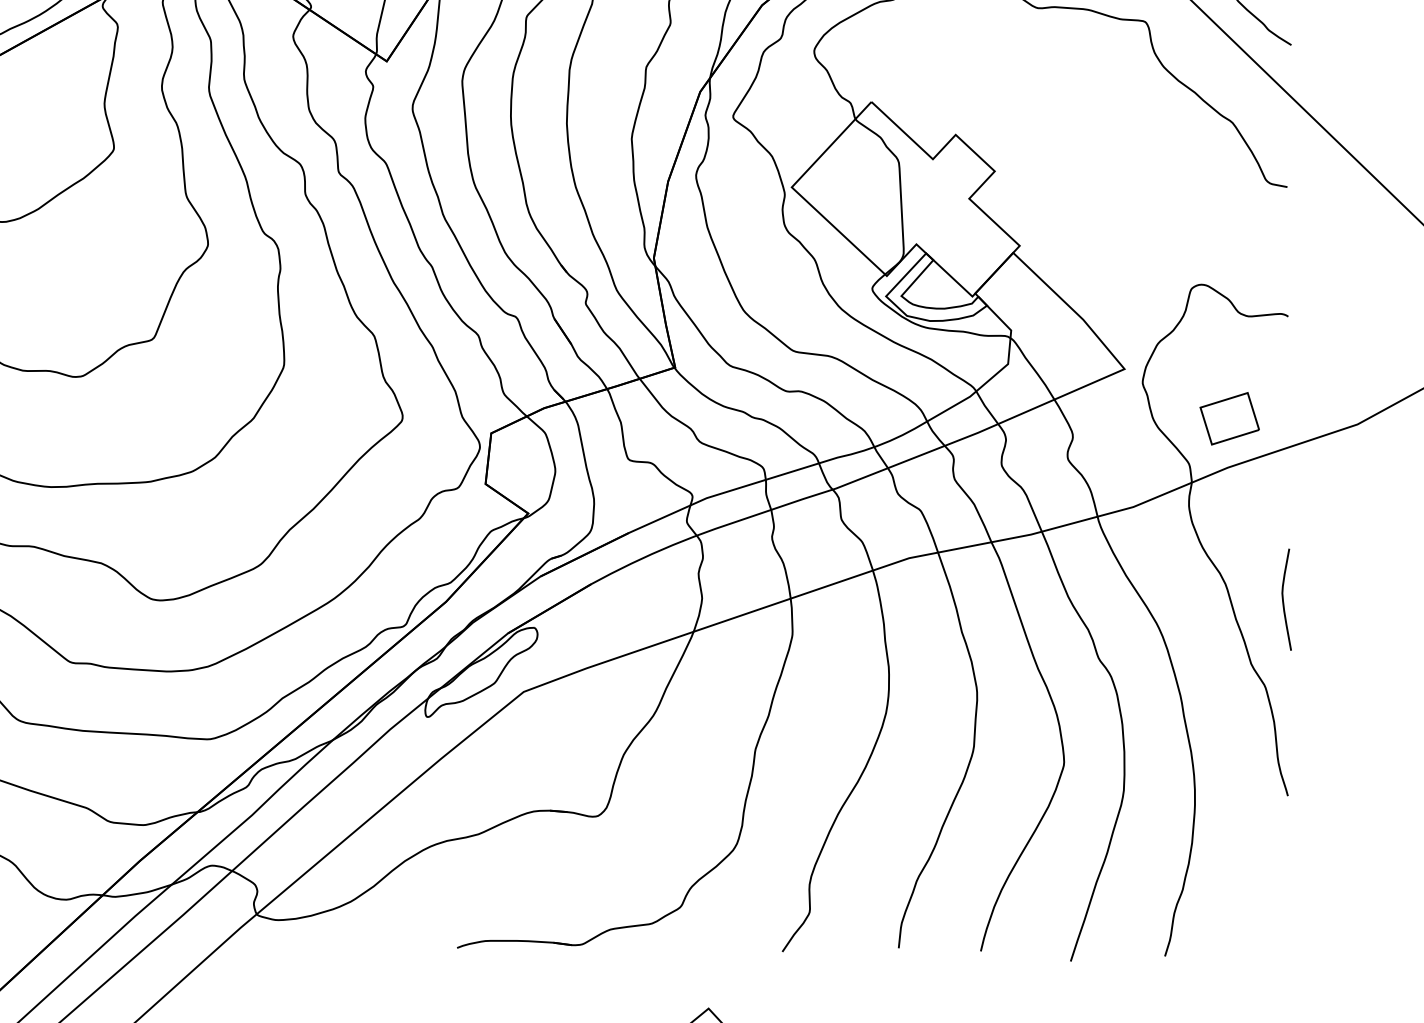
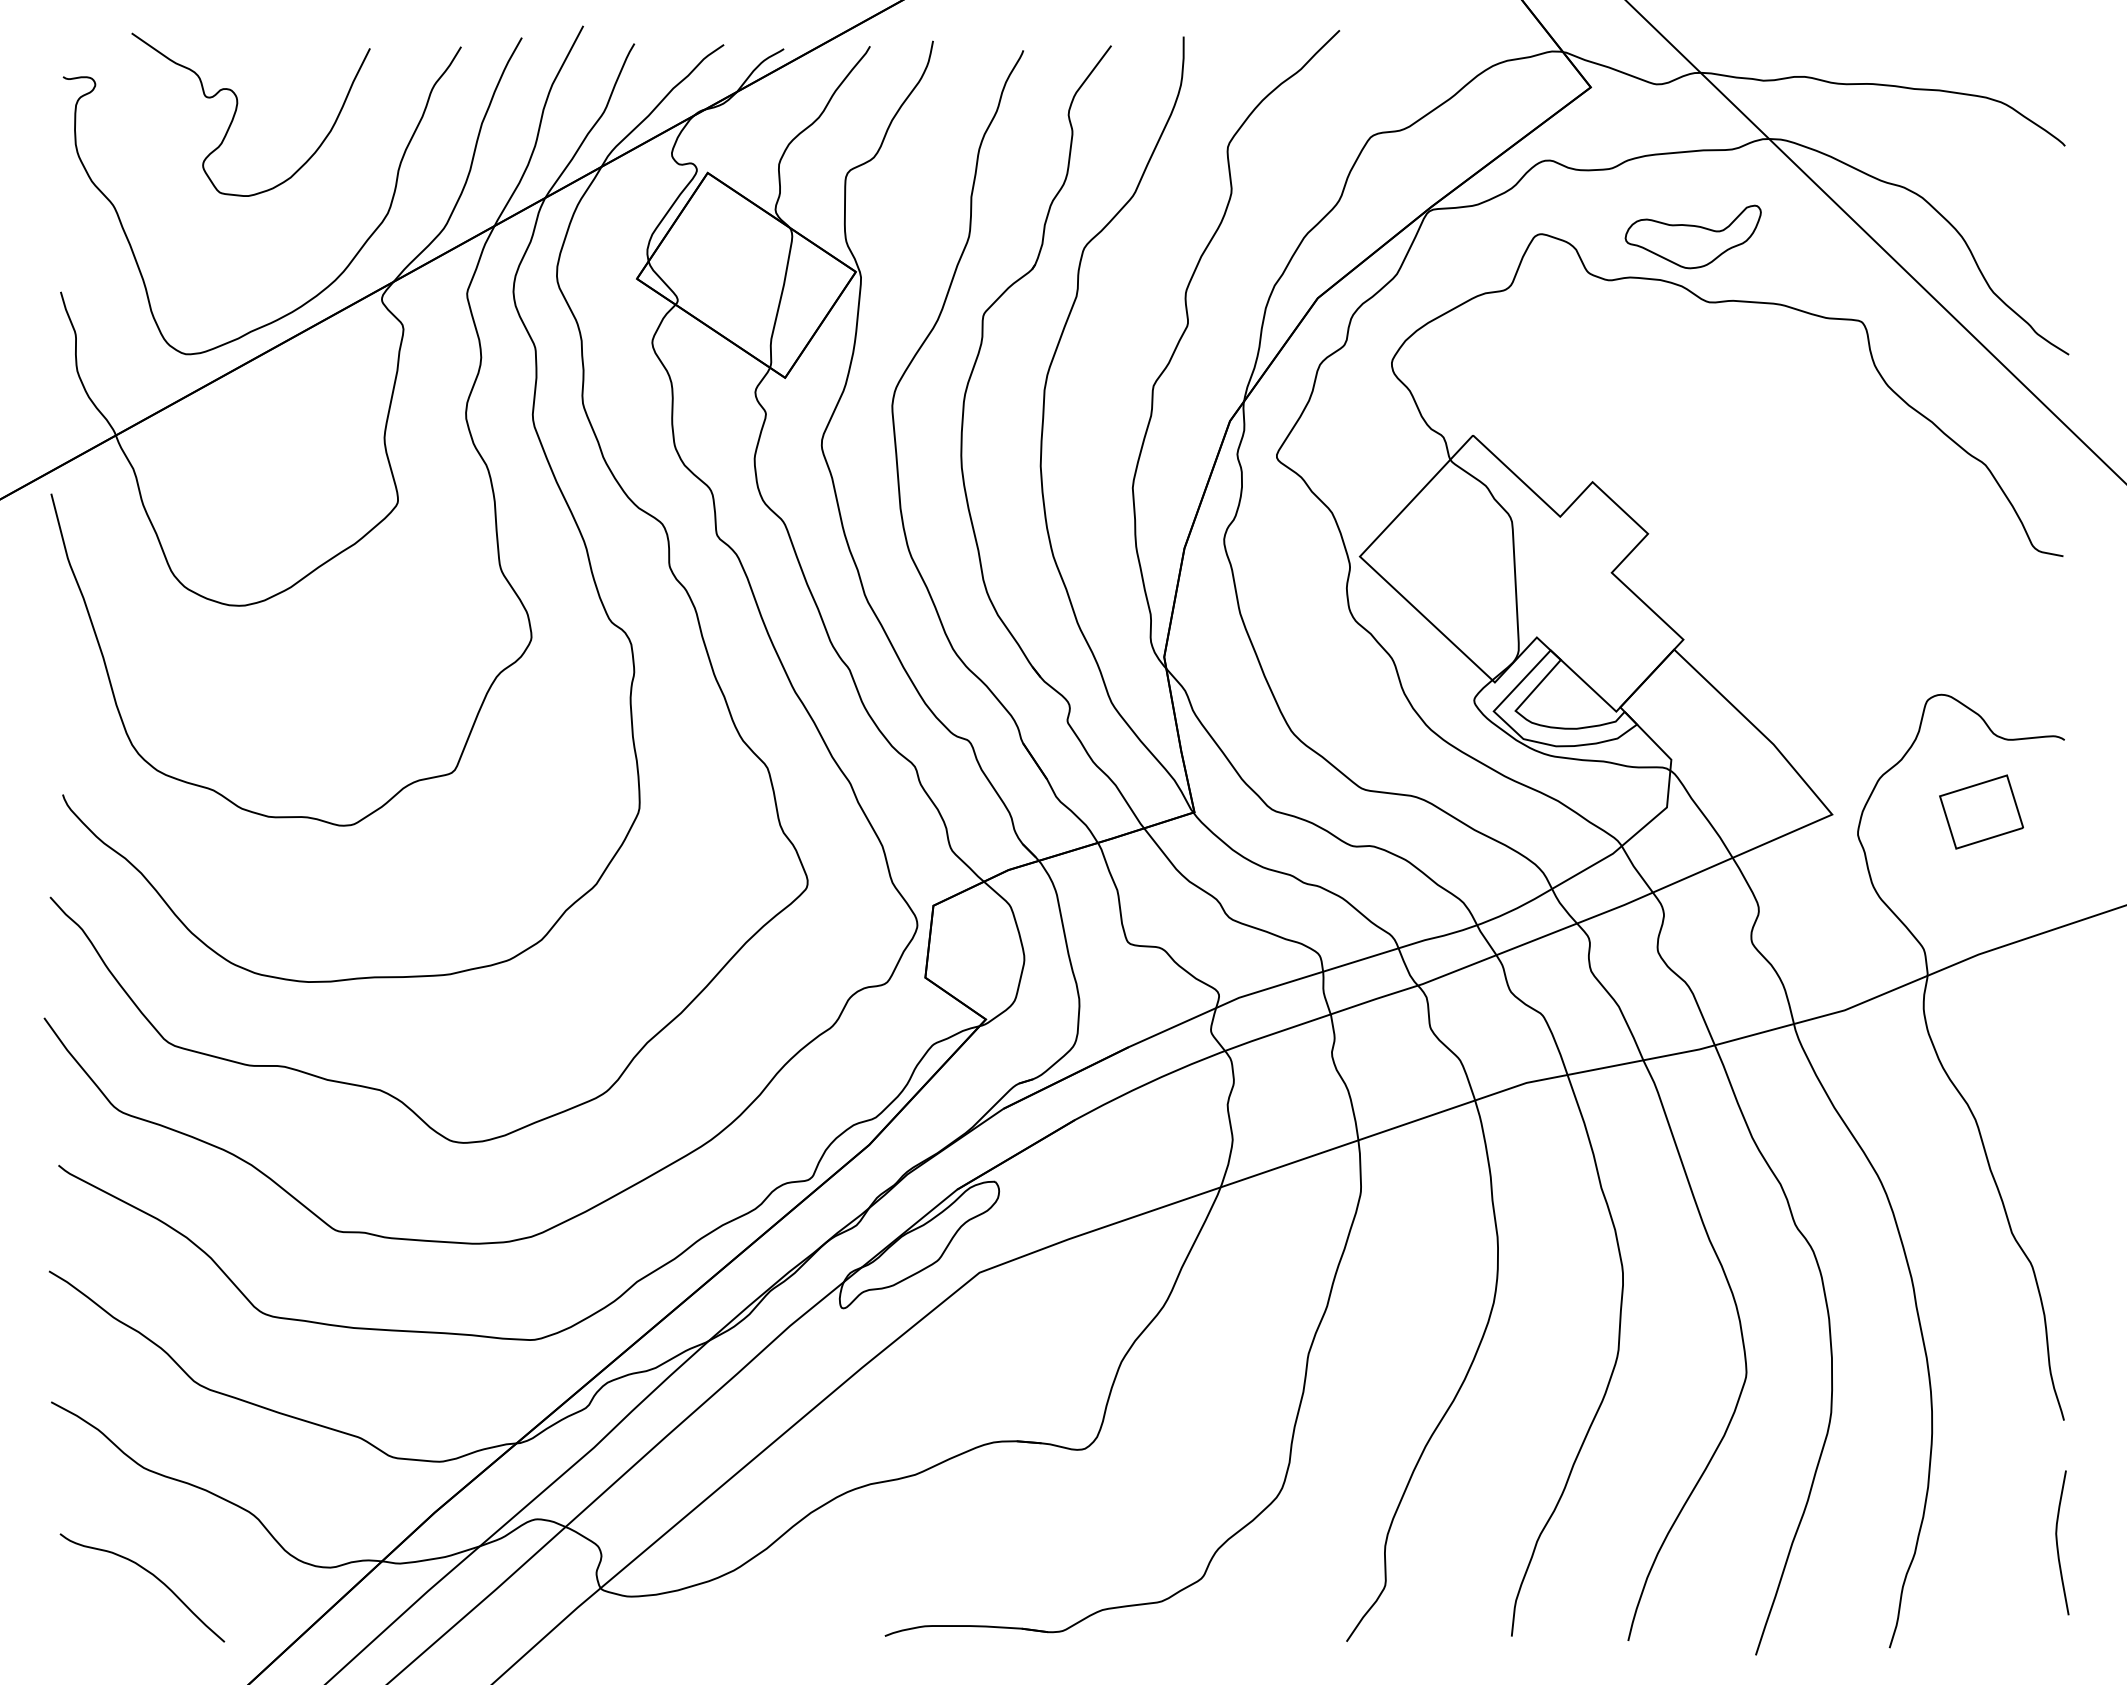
part: (1229, 418) -> (1981, 811), moved
curve: (1283, 599) -> (2057, 1542), moved

